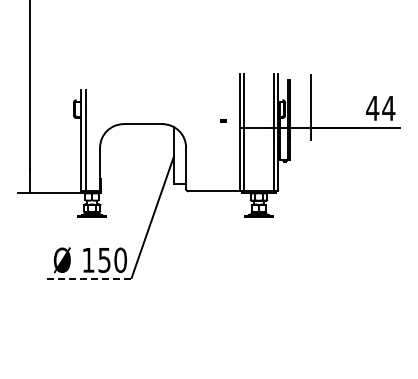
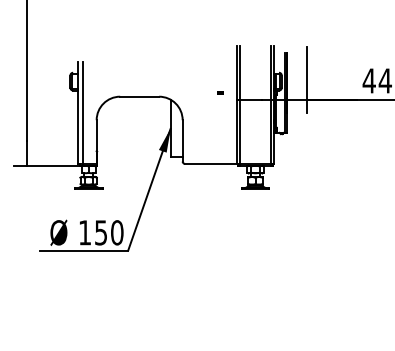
fill: (168, 167) -> (165, 140), added
line: (87, 278) -> (84, 251), dashed -> solid

